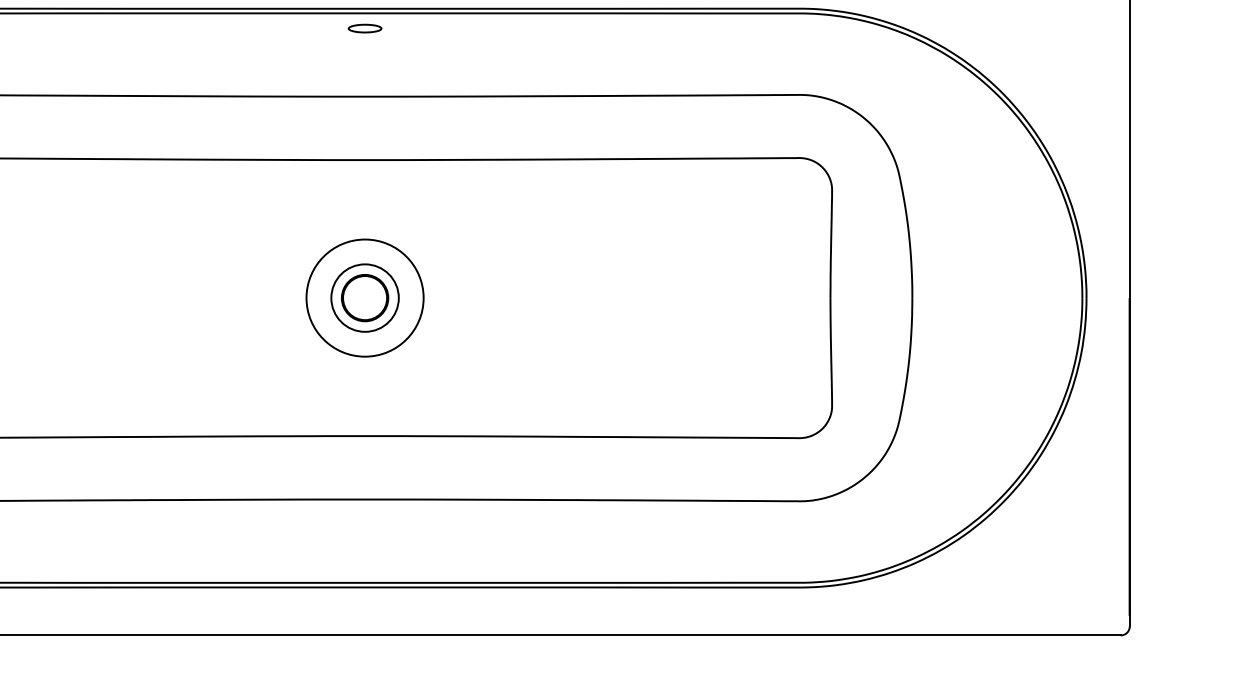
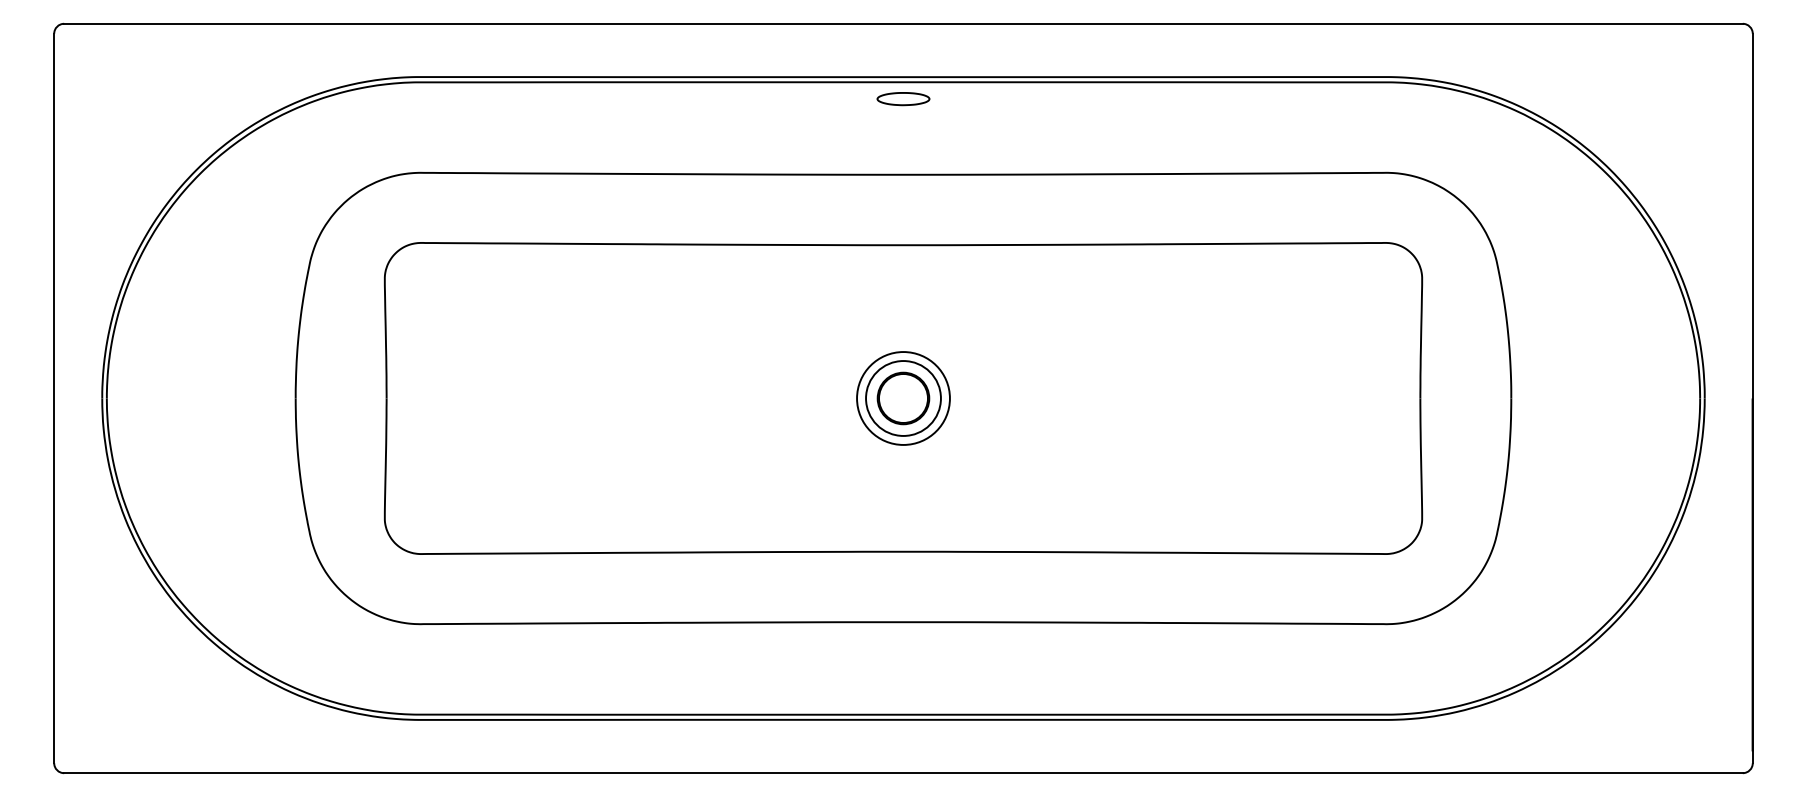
part: (365, 28) -> (903, 99), size x1.43
circle: (365, 298) -> (903, 398), size x0.71

